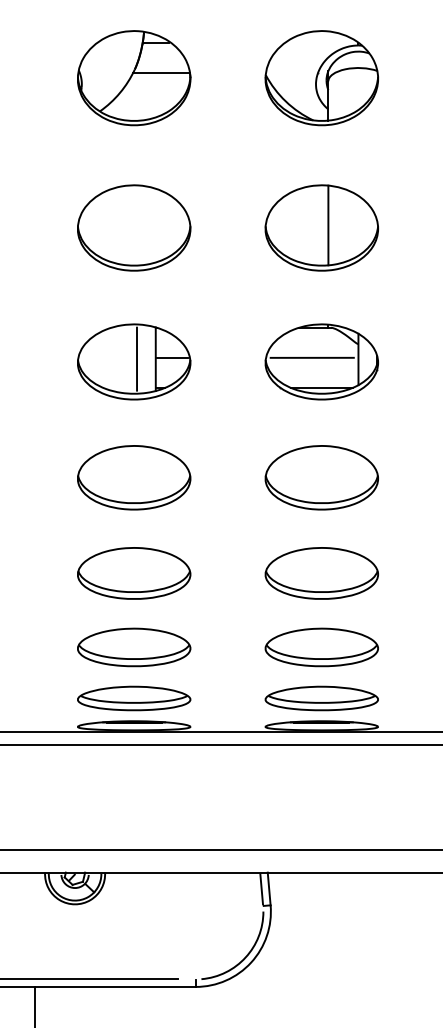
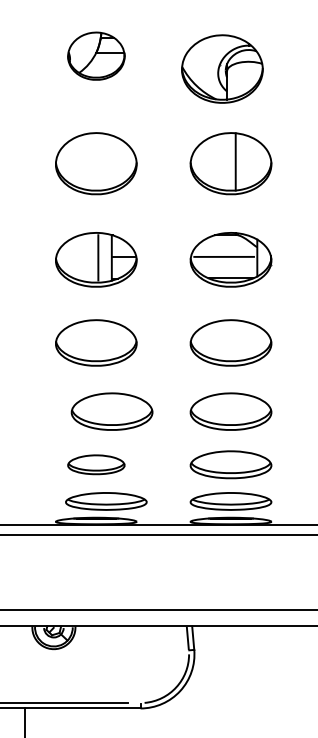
part: (134, 78) -> (96, 56), size x0.7
part: (321, 78) -> (222, 69), moved
part: (134, 573) -> (112, 411), moved
part: (134, 647) -> (96, 464), size x0.7
part: (134, 698) -> (106, 501), moved

